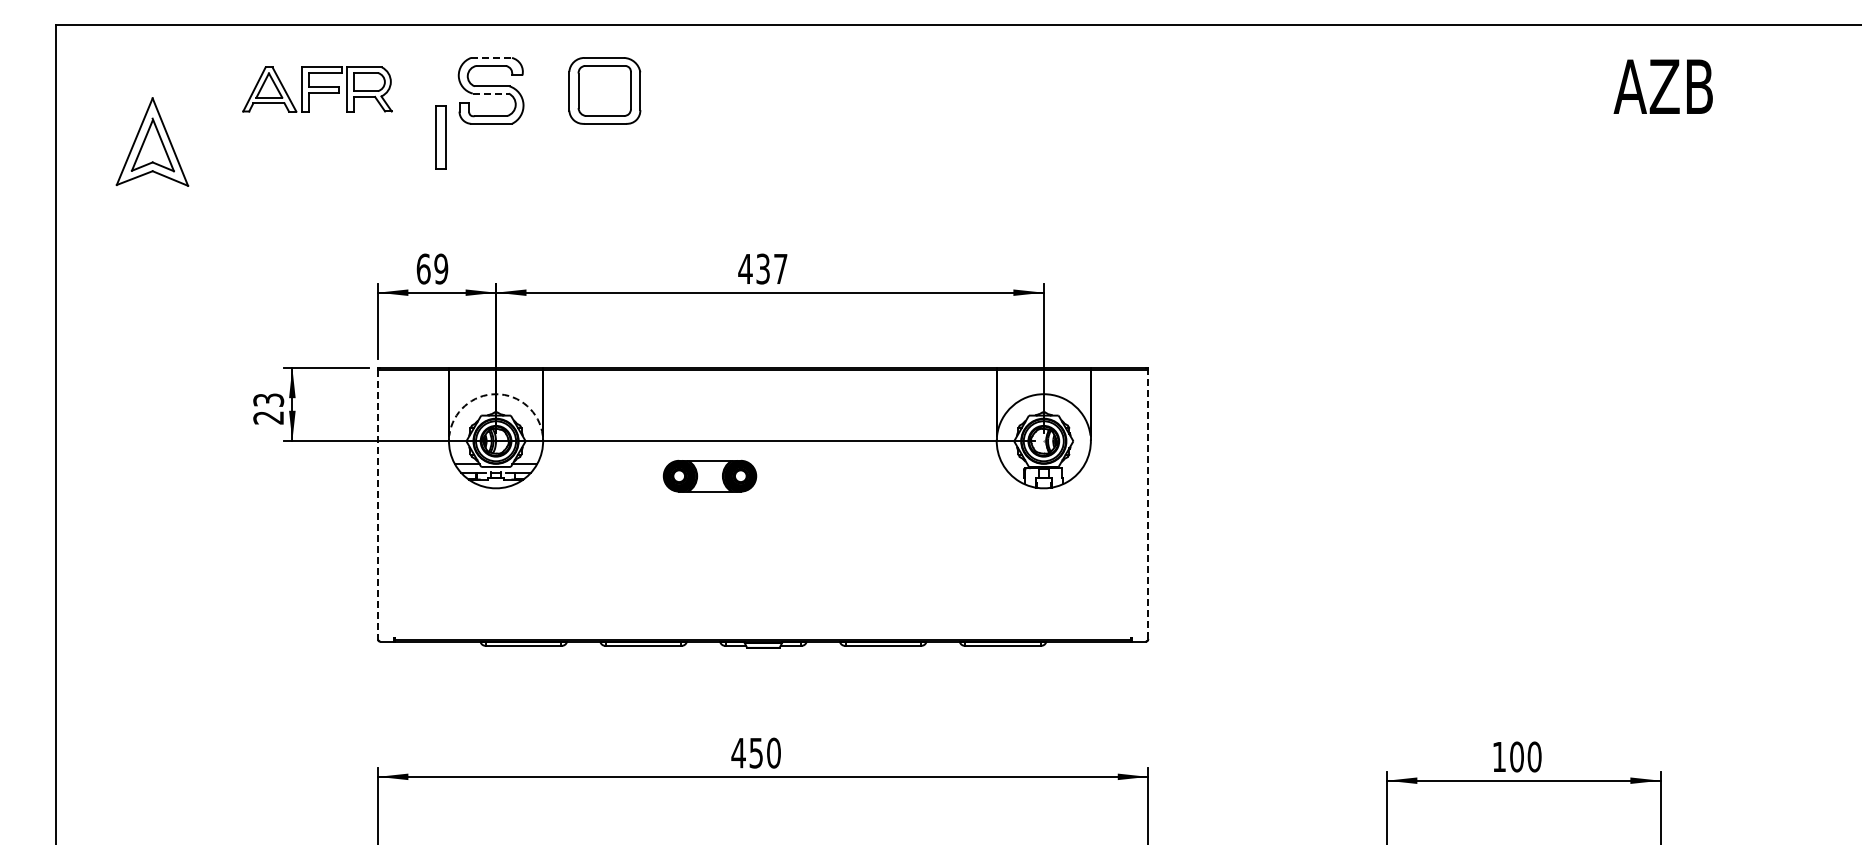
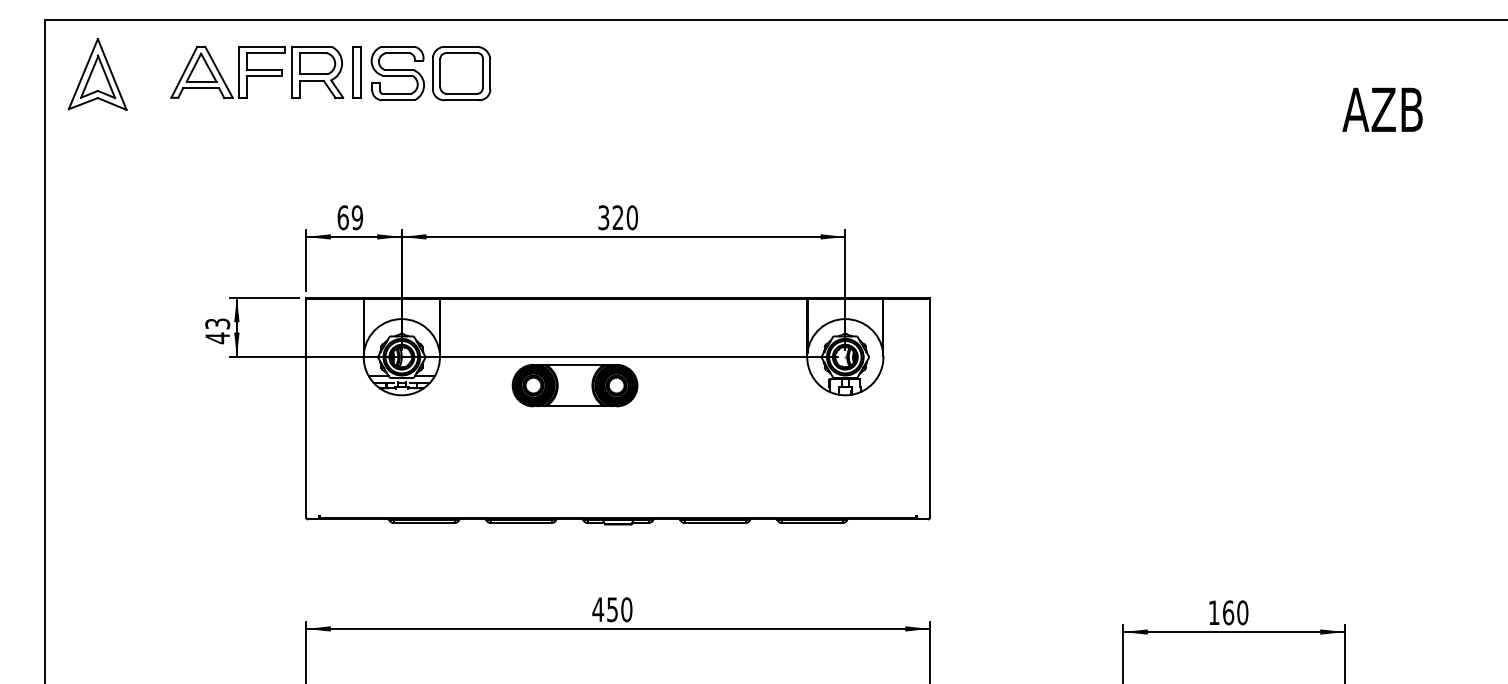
line: (492, 57) -> (398, 46), dashed -> solid
text: (1662, 86) -> (1381, 109), moved
part: (317, 89) -> (257, 72), size x1.43
part: (604, 90) -> (461, 73), moved
line: (490, 93) -> (397, 75), dashed -> solid
part: (440, 137) -> (356, 72), moved
part: (152, 141) -> (97, 73), moved
text: (762, 268) -> (617, 217), 437 -> 320
arc: (496, 394) -> (402, 319), dashed -> solid
text: (268, 417) -> (217, 337), 23 -> 43
part: (709, 475) -> (574, 384), size x1.67
line: (377, 504) -> (305, 408), dashed -> solid
line: (1148, 504) -> (930, 408), dashed -> solid
text: (1517, 756) -> (1228, 612), 100 -> 160

